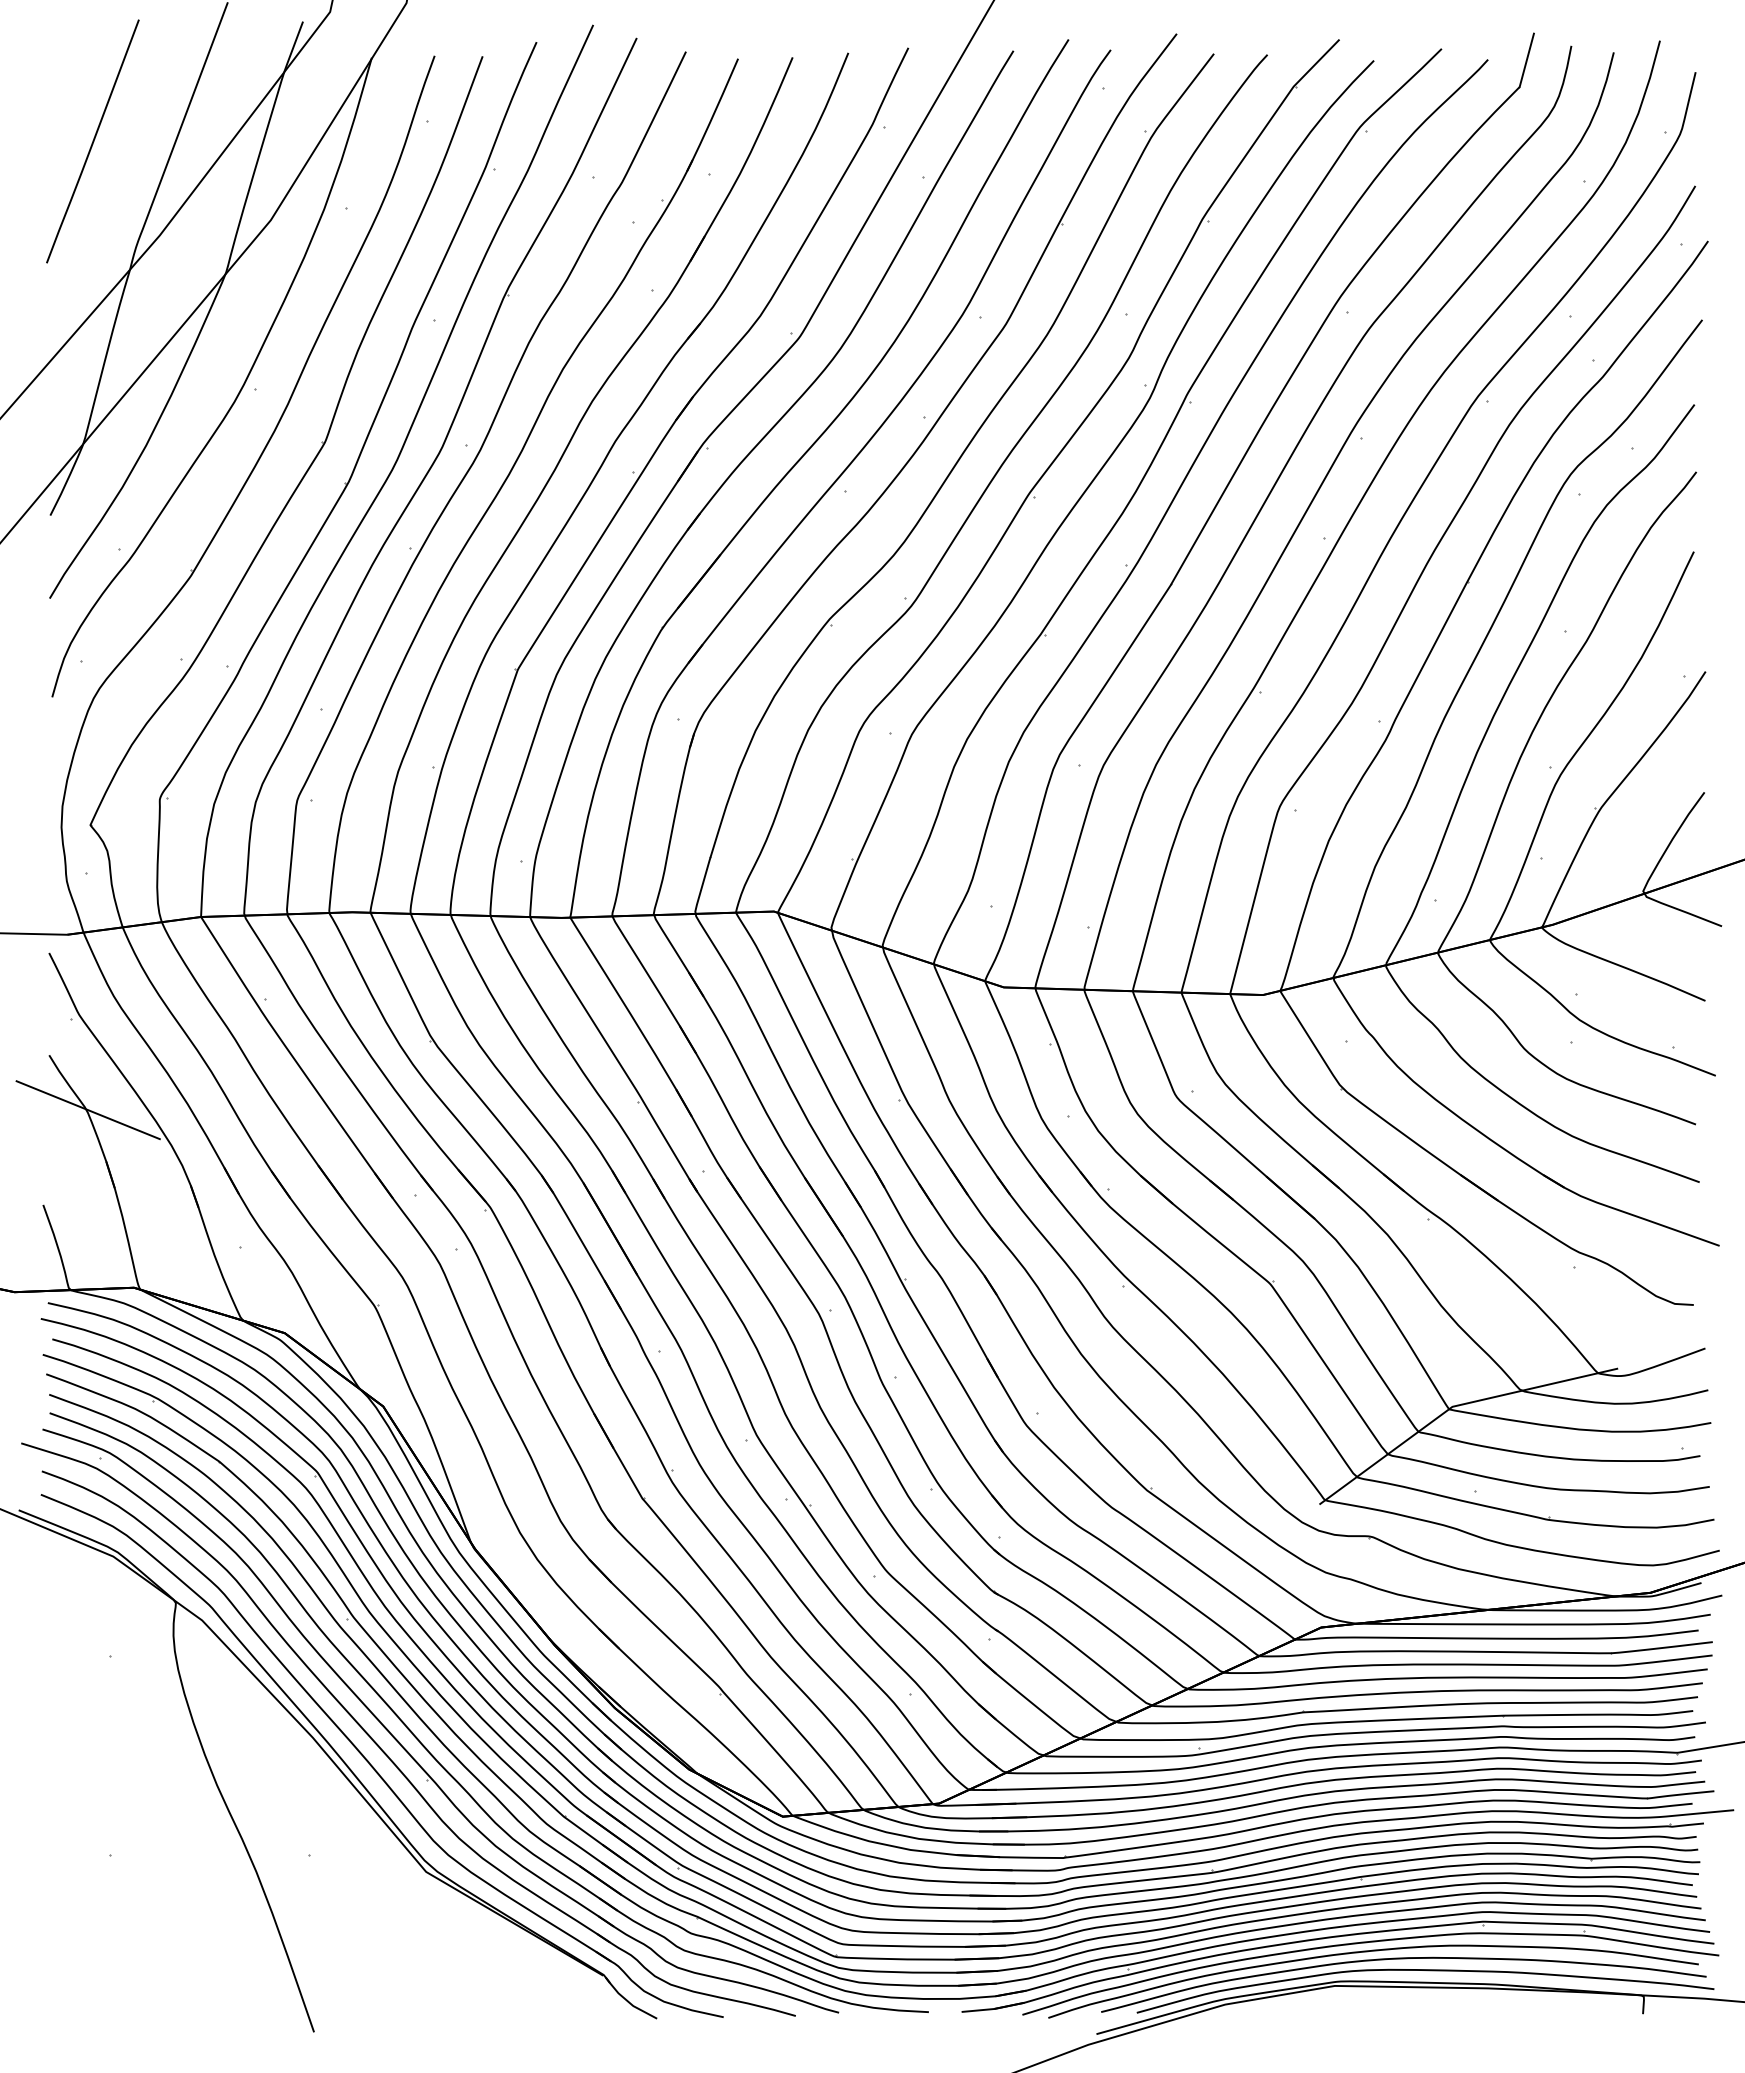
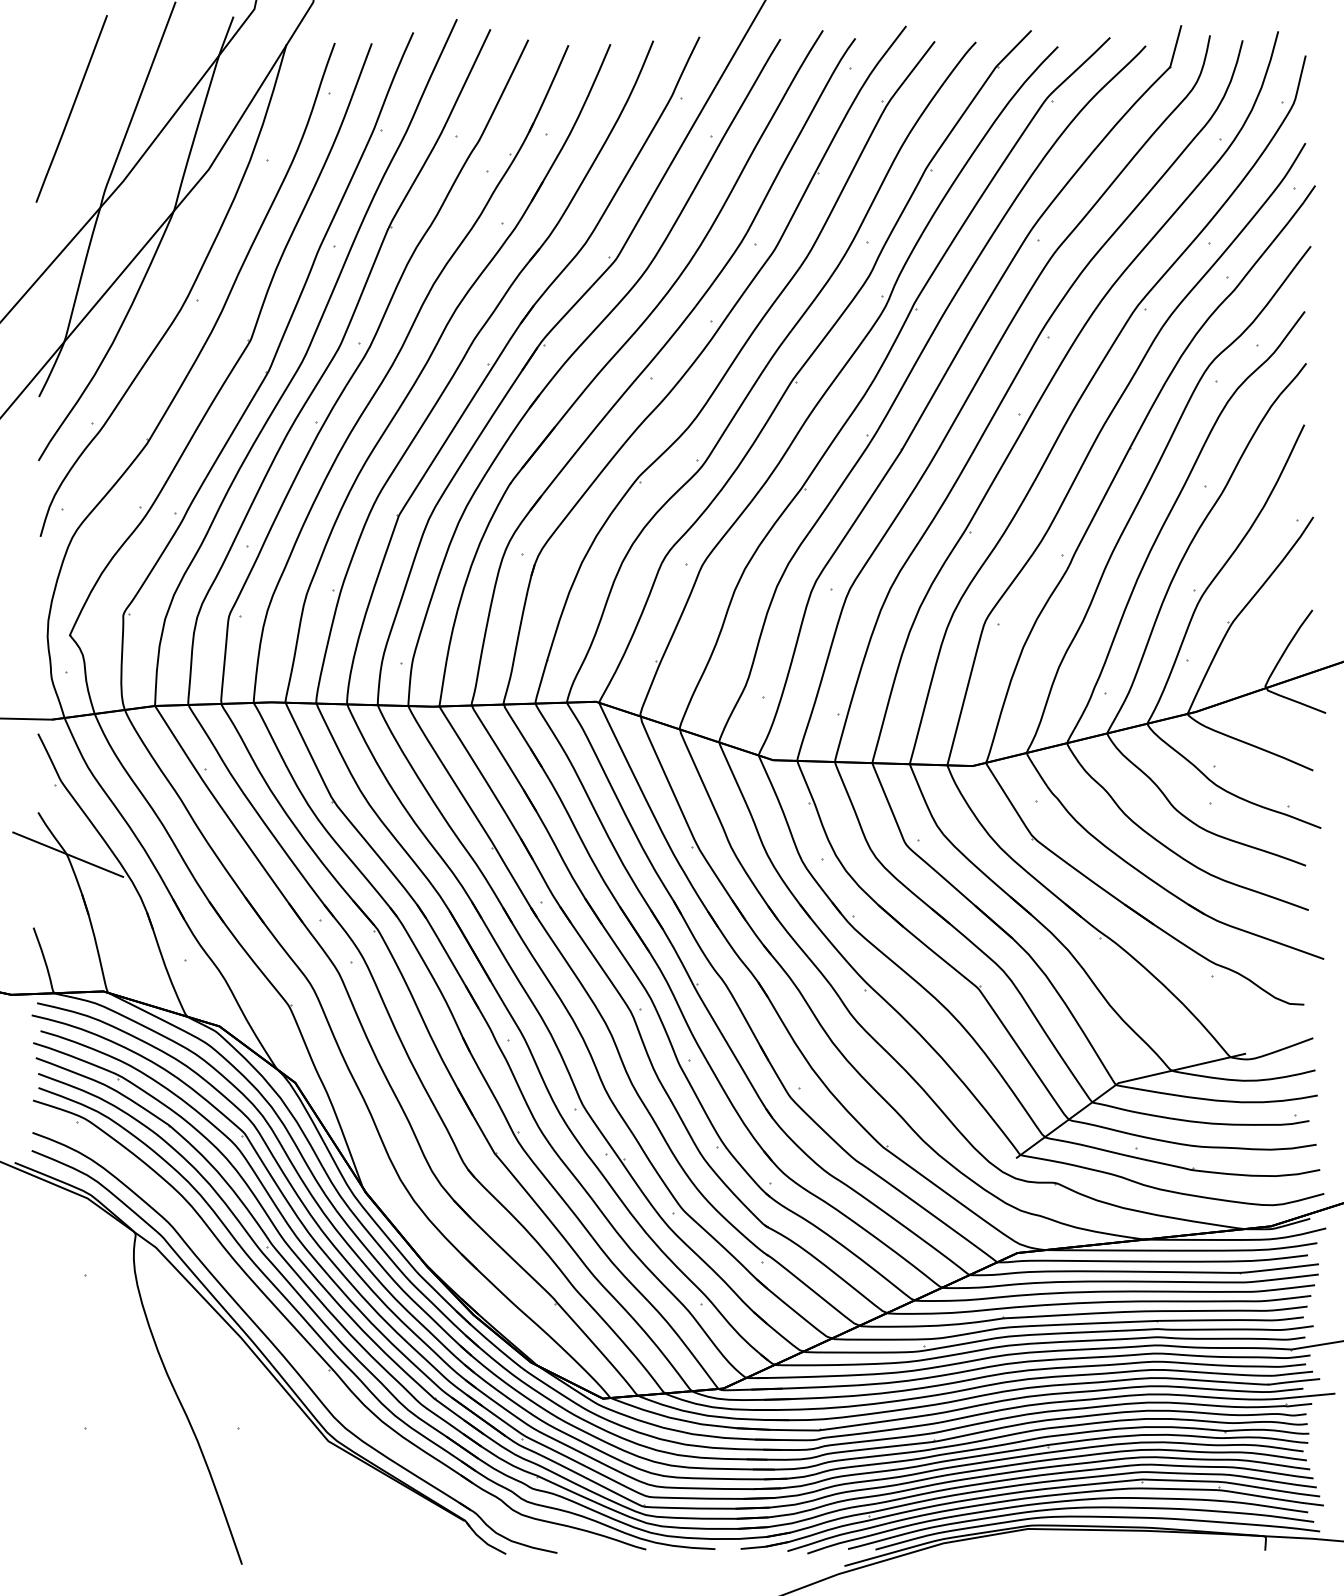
part: (385, 1752) -> (297, 1349), removed

